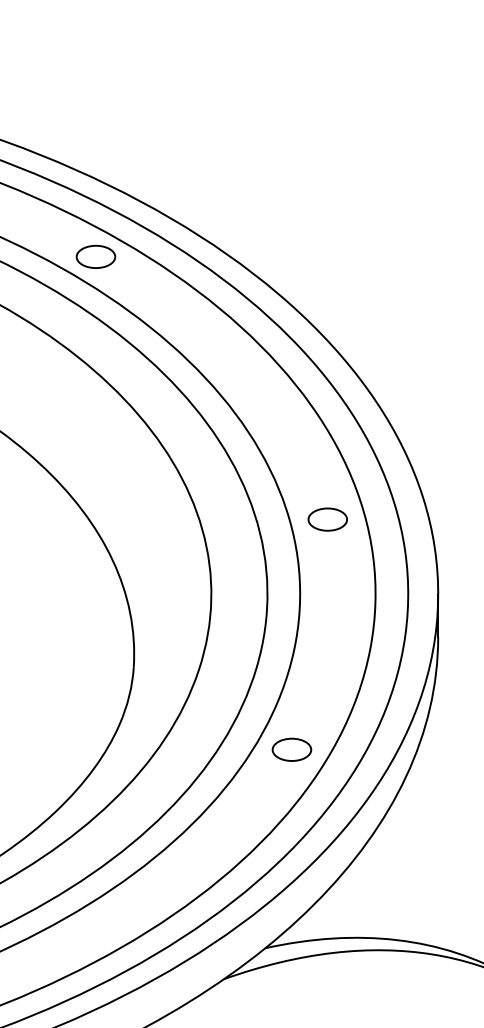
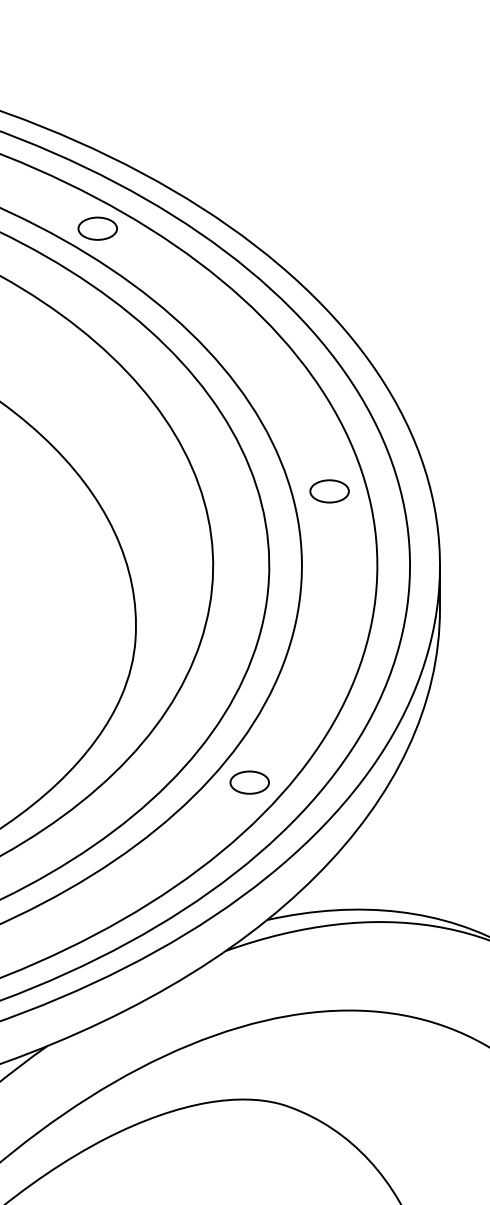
part: (291, 749) -> (249, 782), moved

